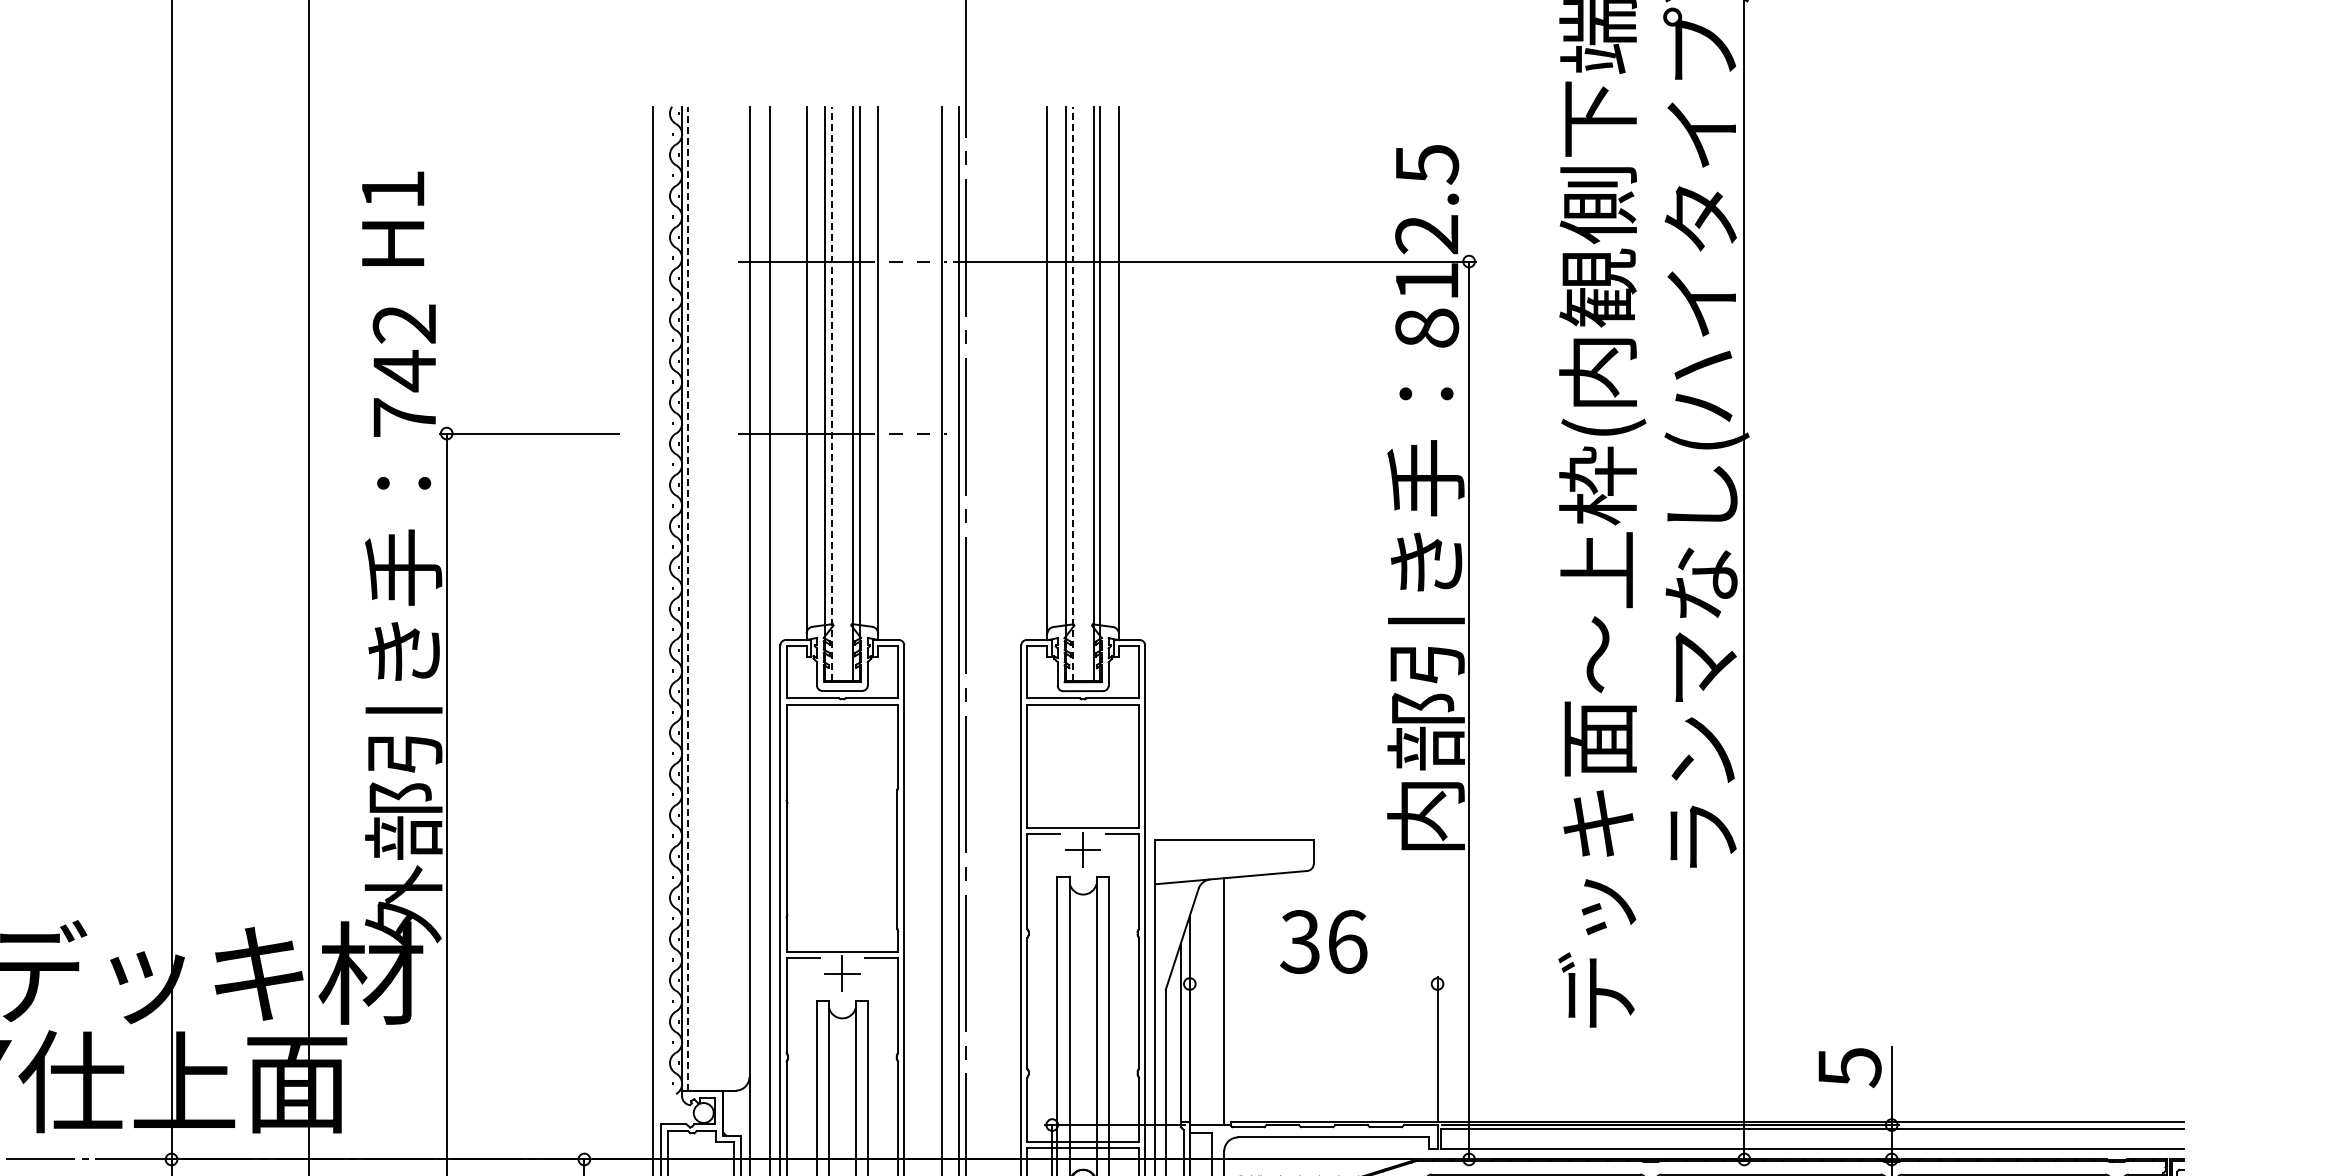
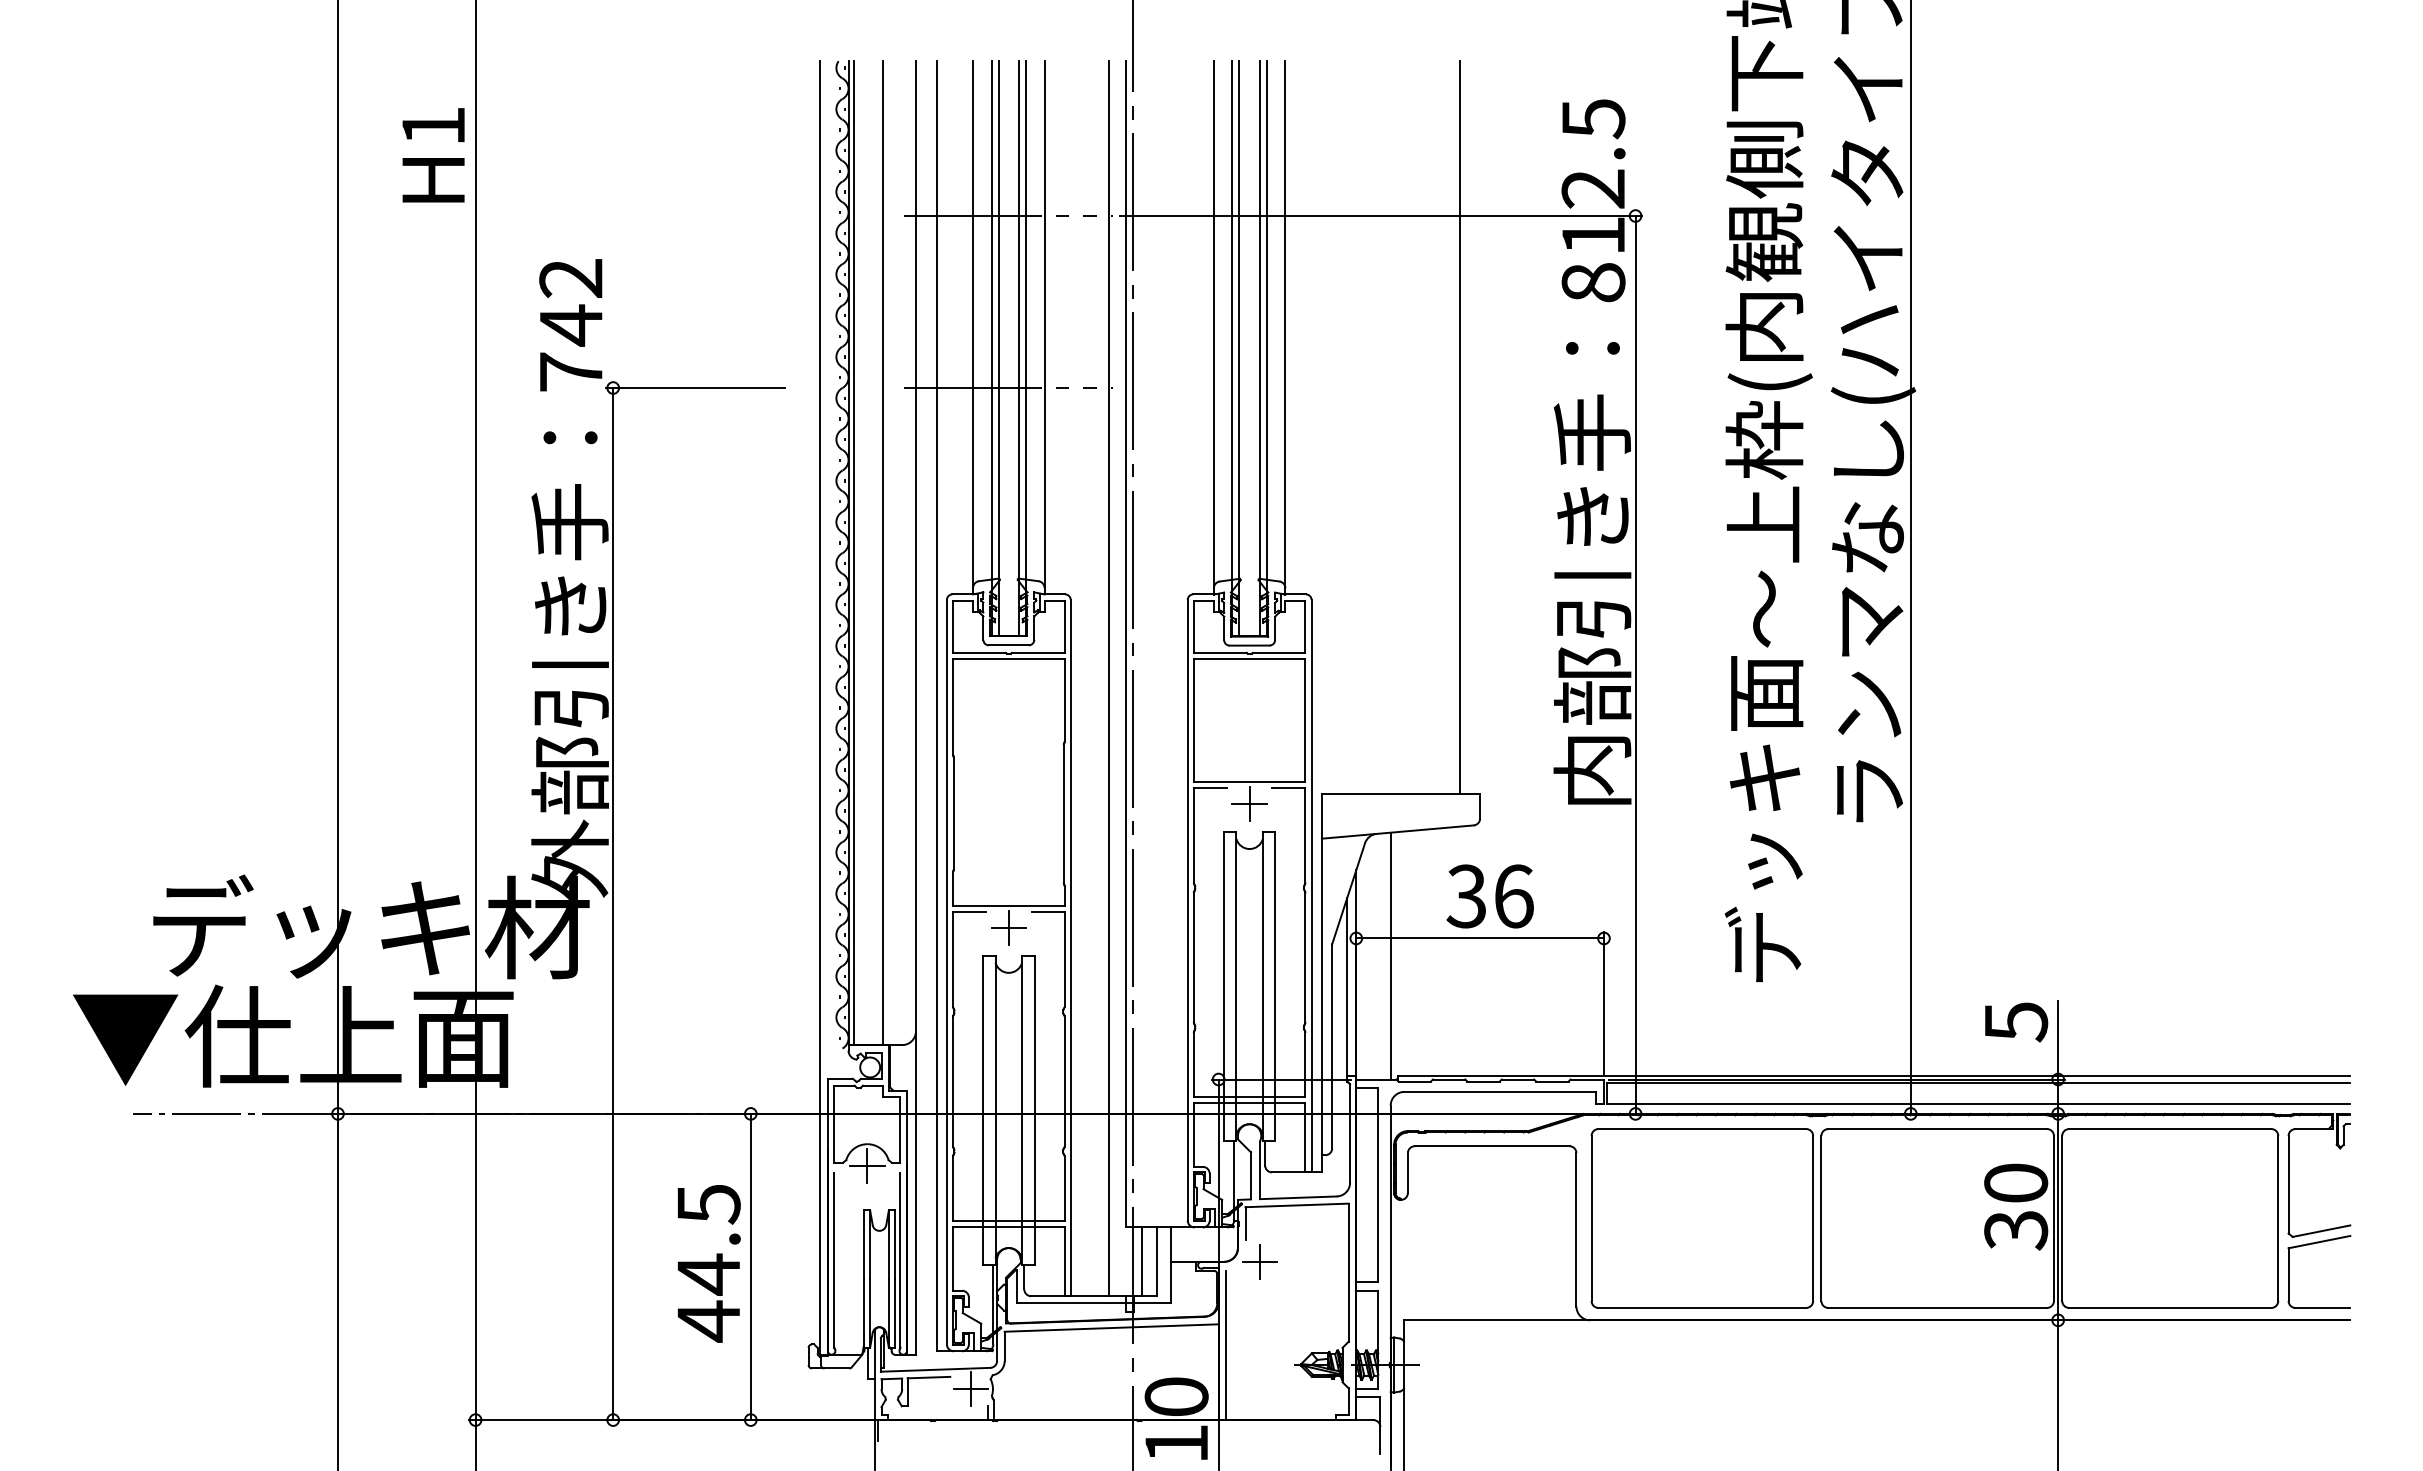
text: (393, 219) -> (433, 155), moved
line: (832, 393) -> (998, 347), dashed -> solid
line: (1073, 393) -> (1239, 347), dashed -> solid
line: (1293, 473) -> (1459, 427), added
line: (688, 599) -> (854, 553), dashed -> solid
line: (716, 599) -> (882, 553), added
line: (1313, 984) -> (1479, 938), added

